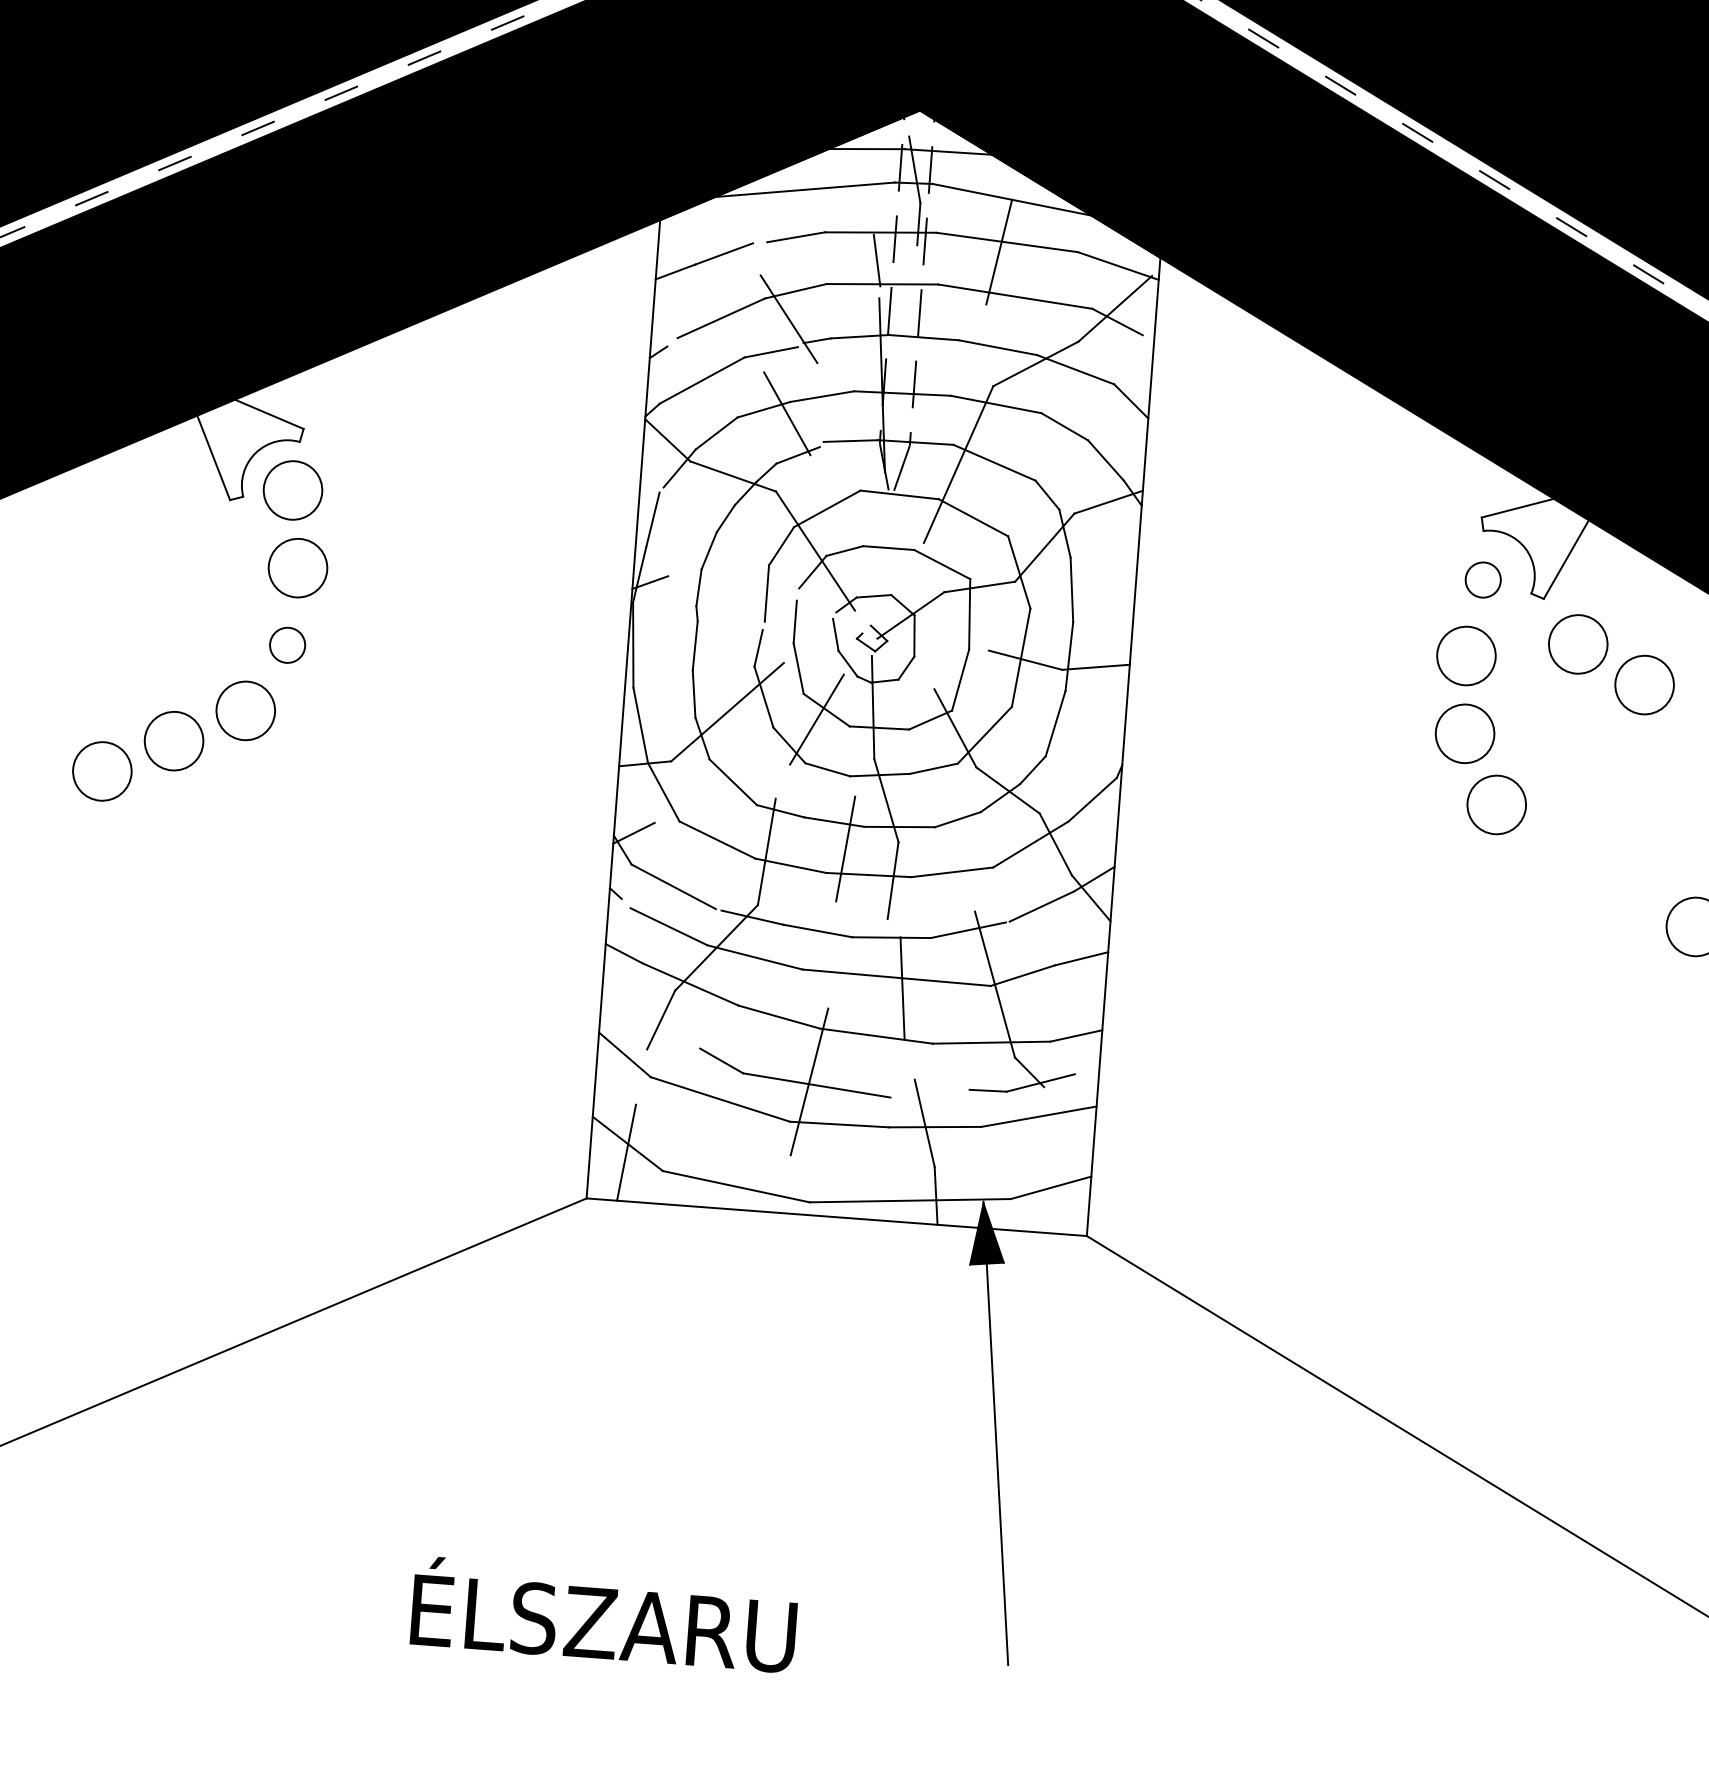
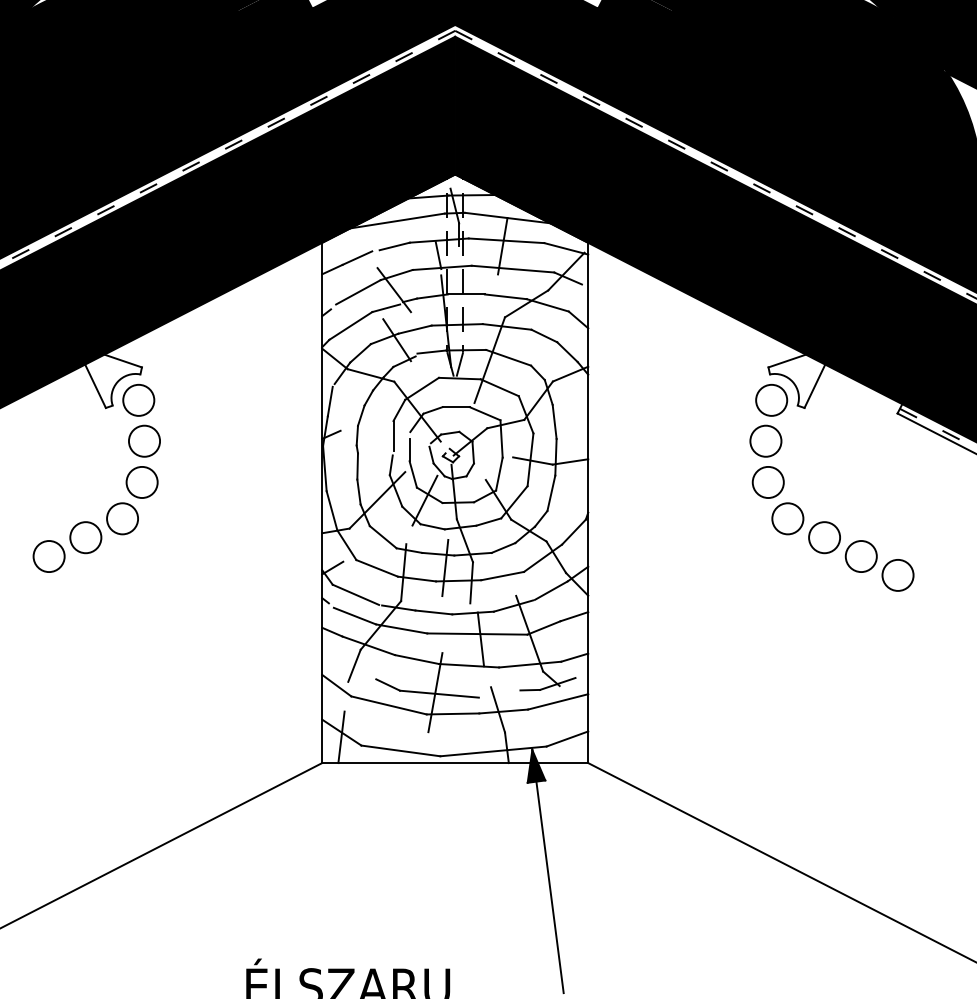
circle: (1482, 580) -> (771, 400), size x1.67
circle: (286, 645) -> (141, 482), size x1.67
part: (1610, 663) -> (842, 546), moved

